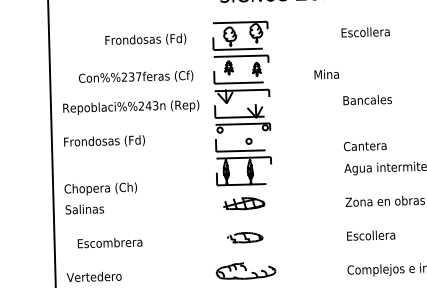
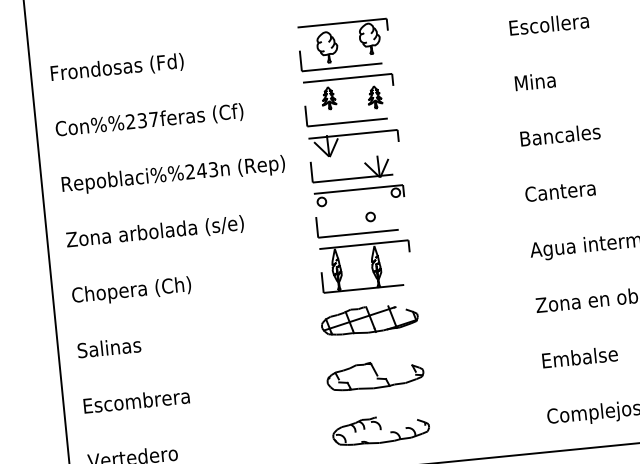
text: (145, 38) -> (116, 65), moved
text: (326, 74) -> (534, 81), moved
text: (135, 76) -> (148, 119), moved
text: (117, 140) -> (154, 231), Frondosas (Fd) -> Zona arbolada (s/e)
text: (364, 146) -> (559, 192), moved
text: (100, 188) -> (131, 290), moved
part: (243, 203) -> (368, 319), size x1.43
text: (374, 235) -> (587, 356), Escollera -> Embalse
part: (244, 237) -> (374, 375), size x1.67
text: (109, 243) -> (135, 402), moved

